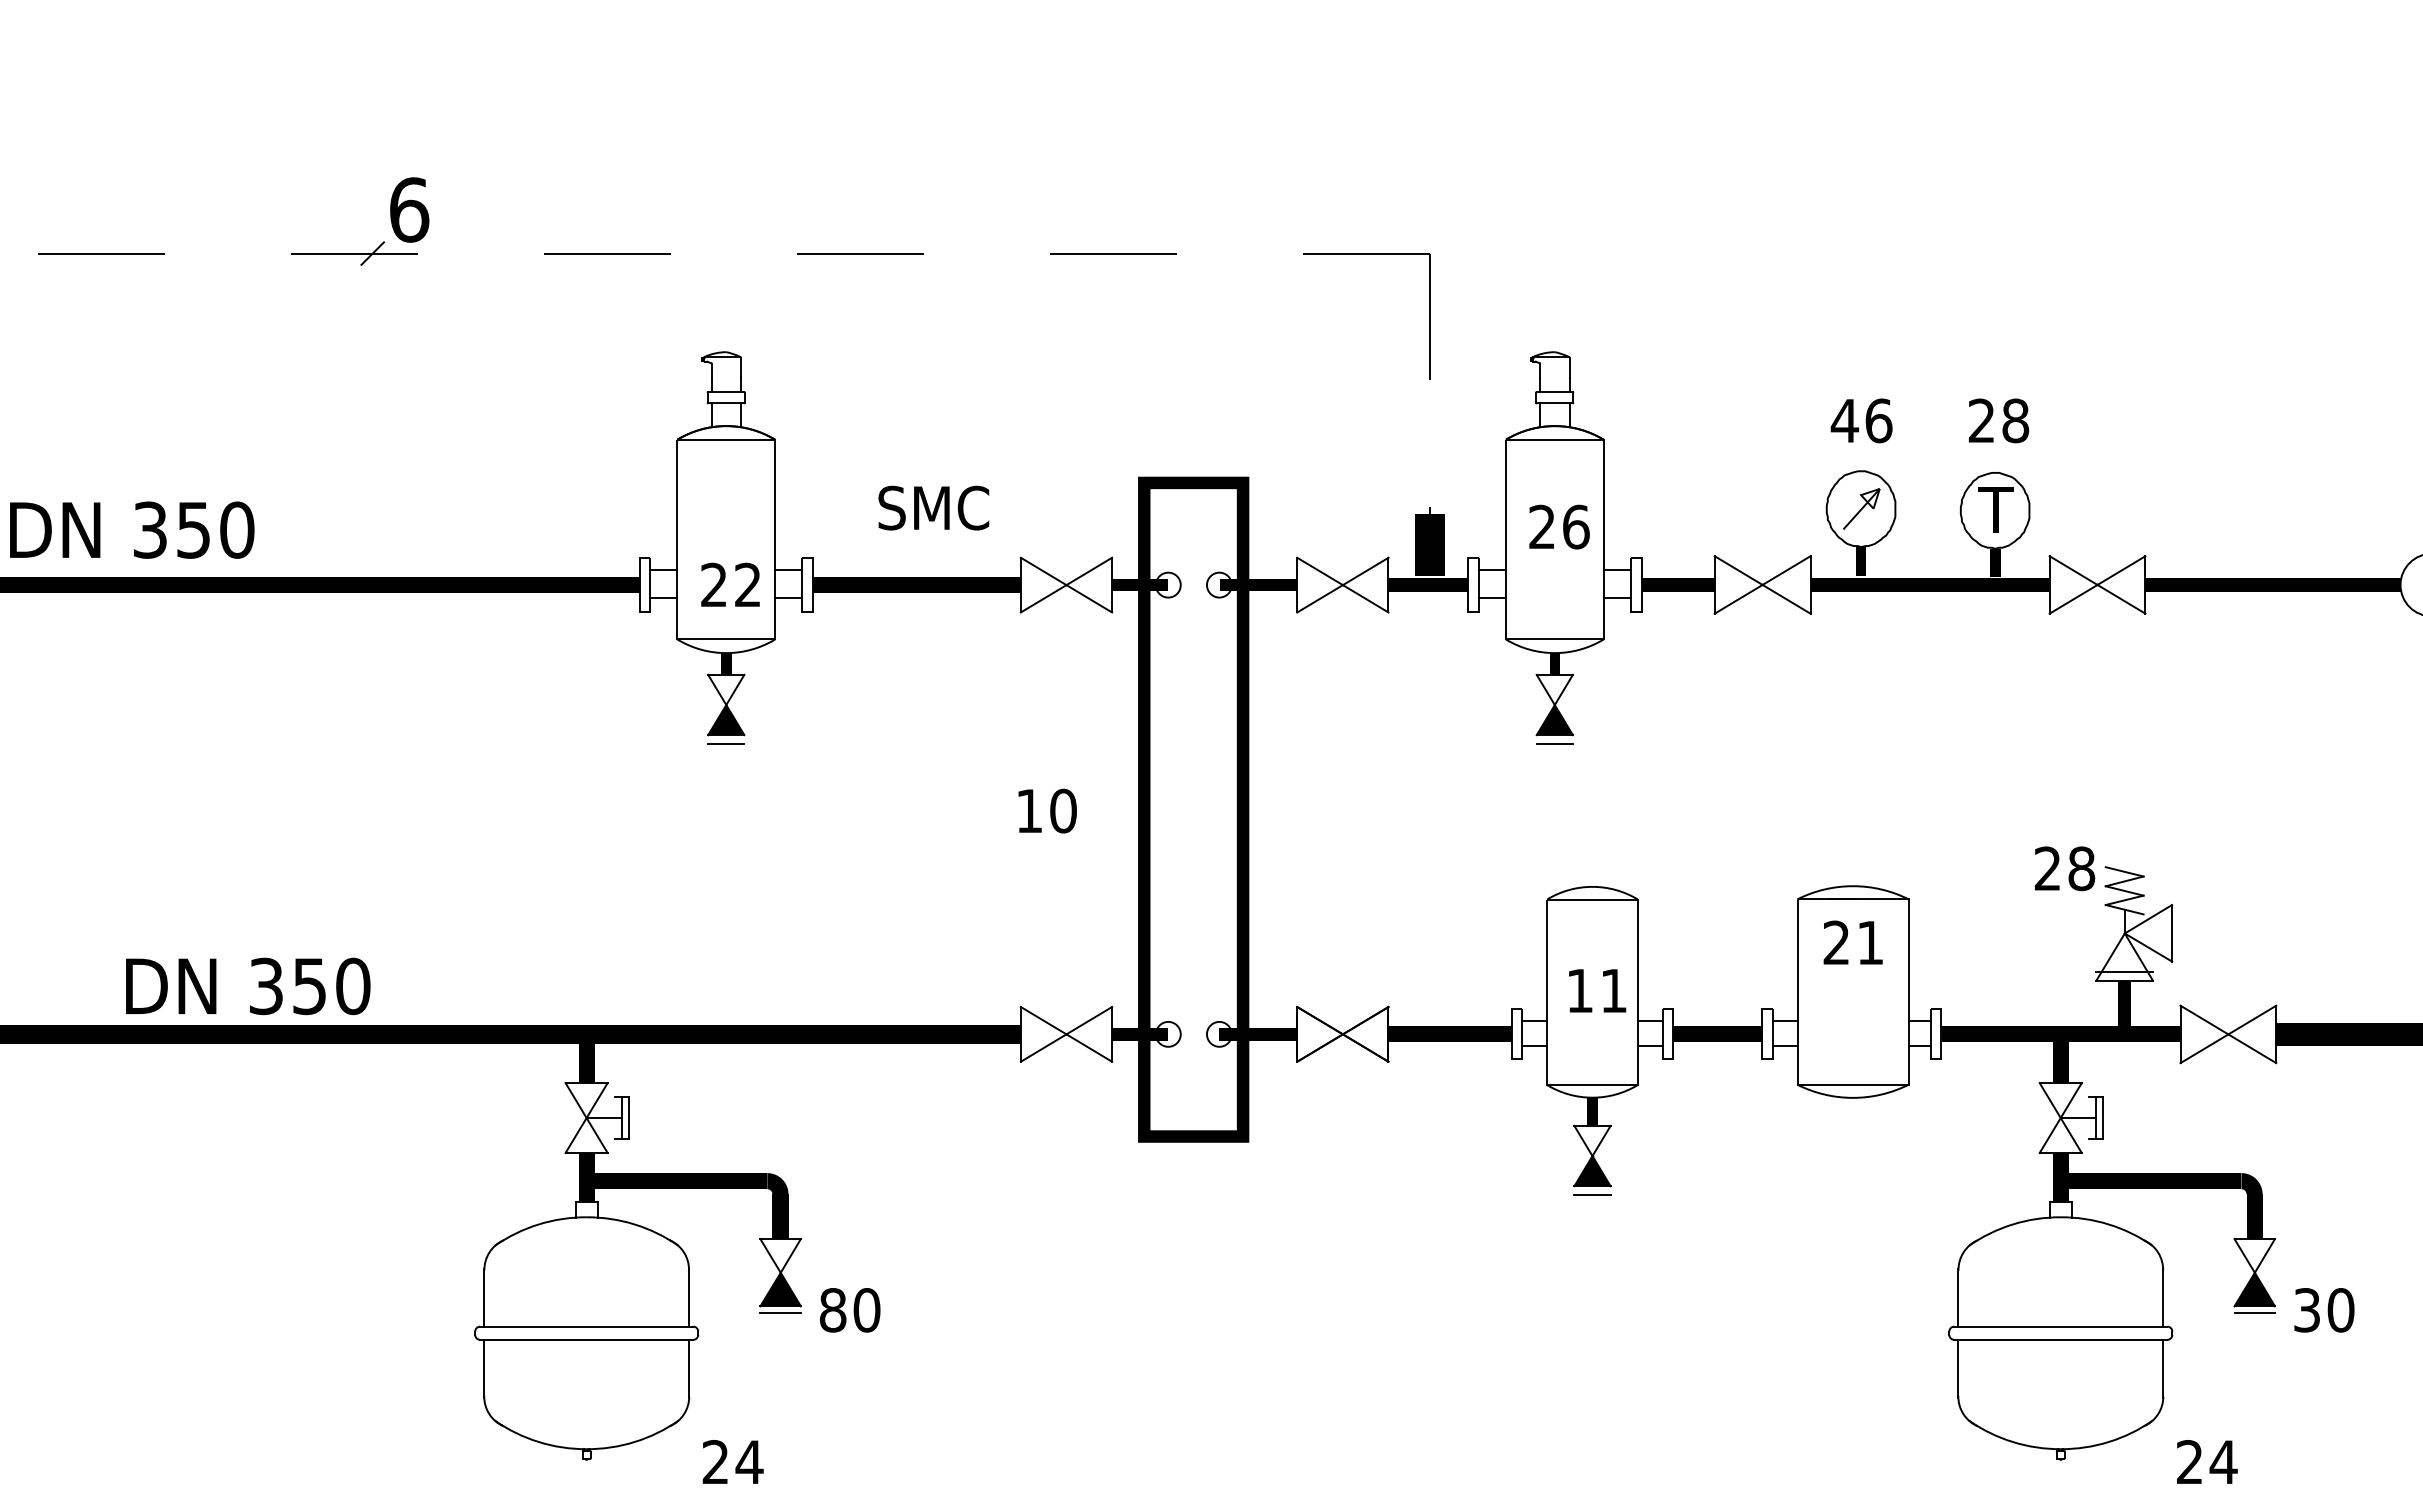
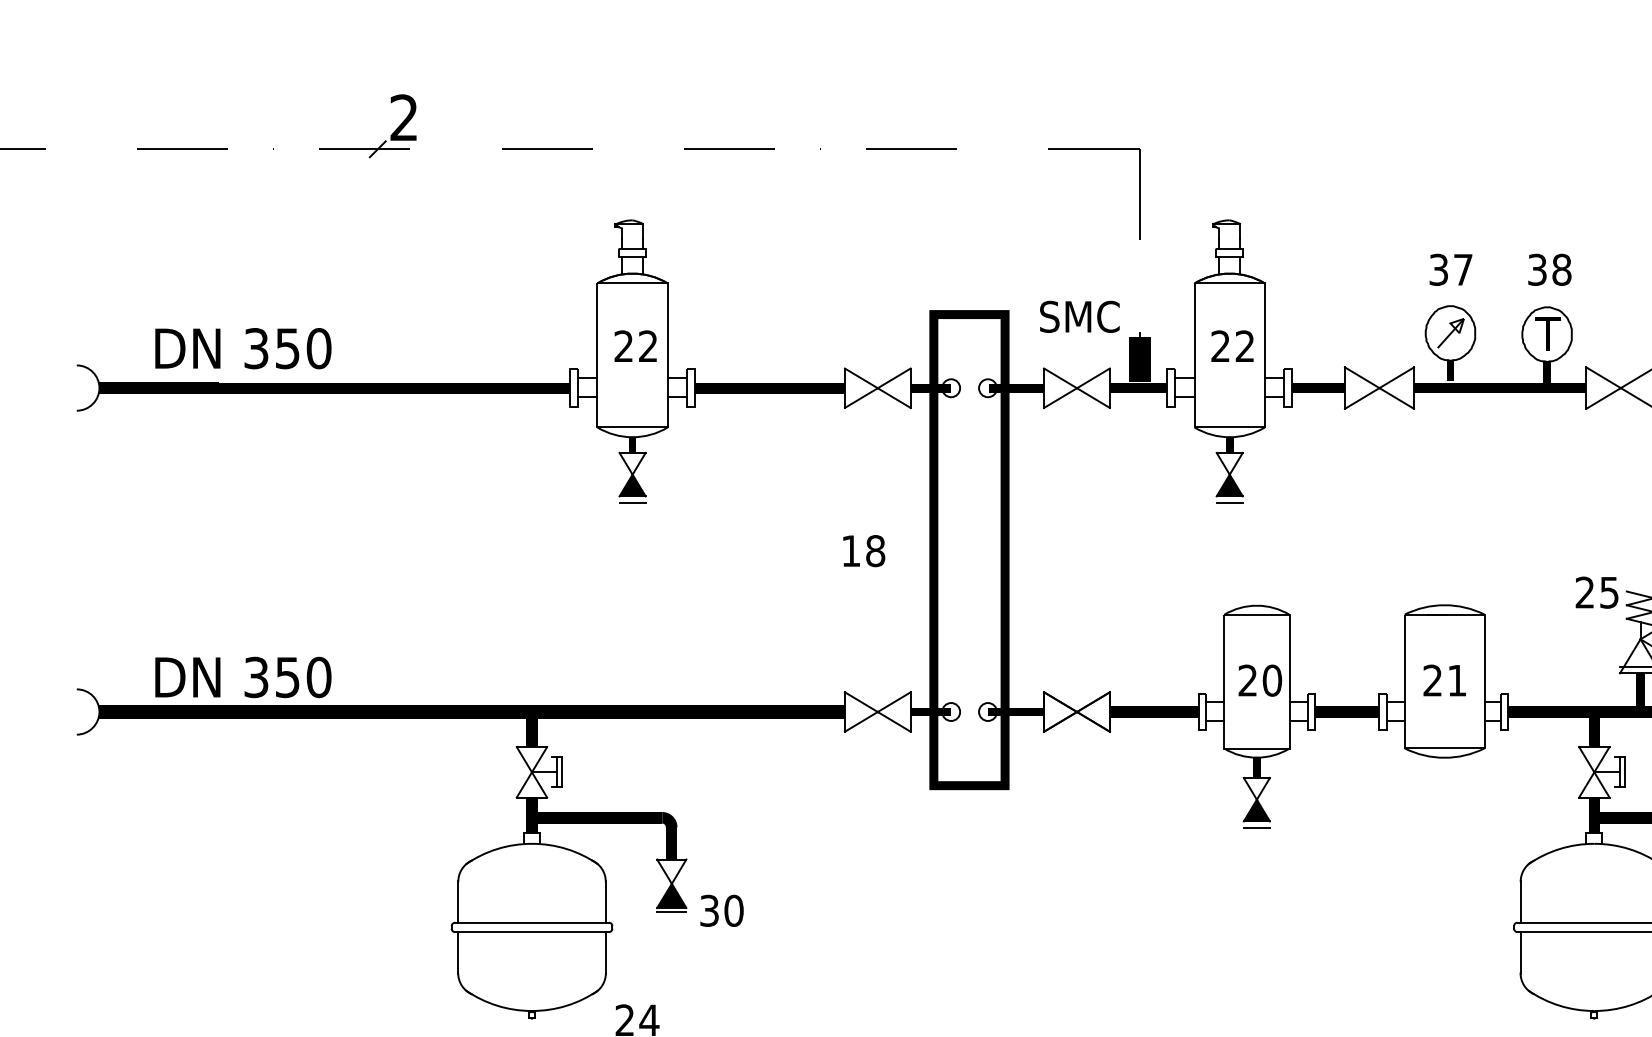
text: (409, 209) -> (404, 117), 6 -> 2
text: (1861, 420) -> (1450, 269), 46 -> 37
text: (1981, 420) -> (1537, 269), 28 -> 38
text: (933, 507) -> (1079, 316), moved
text: (1576, 526) -> (1245, 345), 26 -> 22
text: (132, 529) -> (243, 348), moved
text: (730, 584) -> (635, 345), moved
text: (1063, 811) -> (875, 551), 10 -> 18
text: (2081, 868) -> (1609, 592), 28 -> 25
text: (1852, 942) -> (1444, 680), moved
text: (248, 986) -> (243, 677), moved
text: (1597, 990) -> (1260, 680), 11 -> 20
text: (832, 1310) -> (709, 911), 80 -> 30

